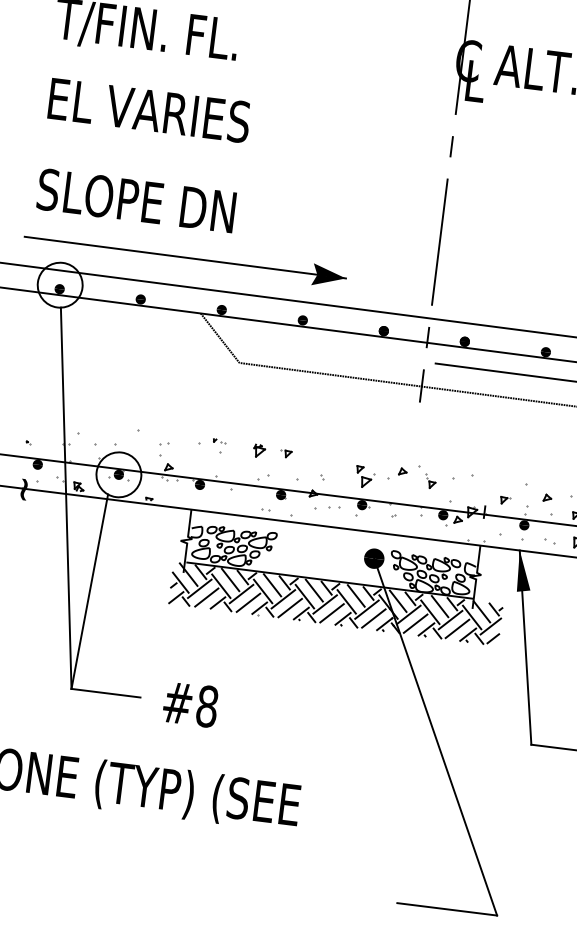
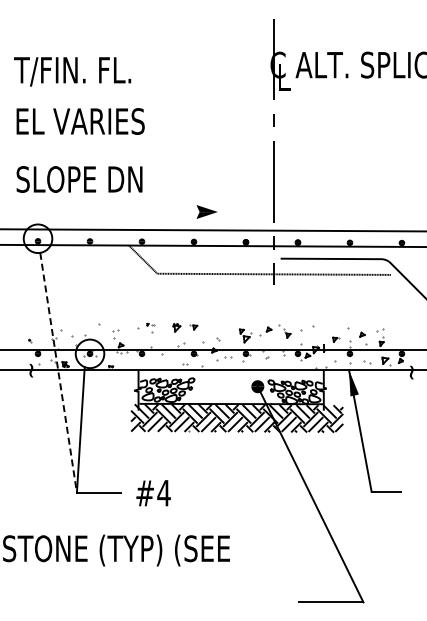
line: (184, 257) -> (114, 211), removed
line: (65, 499) -> (58, 373), solid -> dashed
text: (206, 705) -> (163, 492), #8 -> #4

